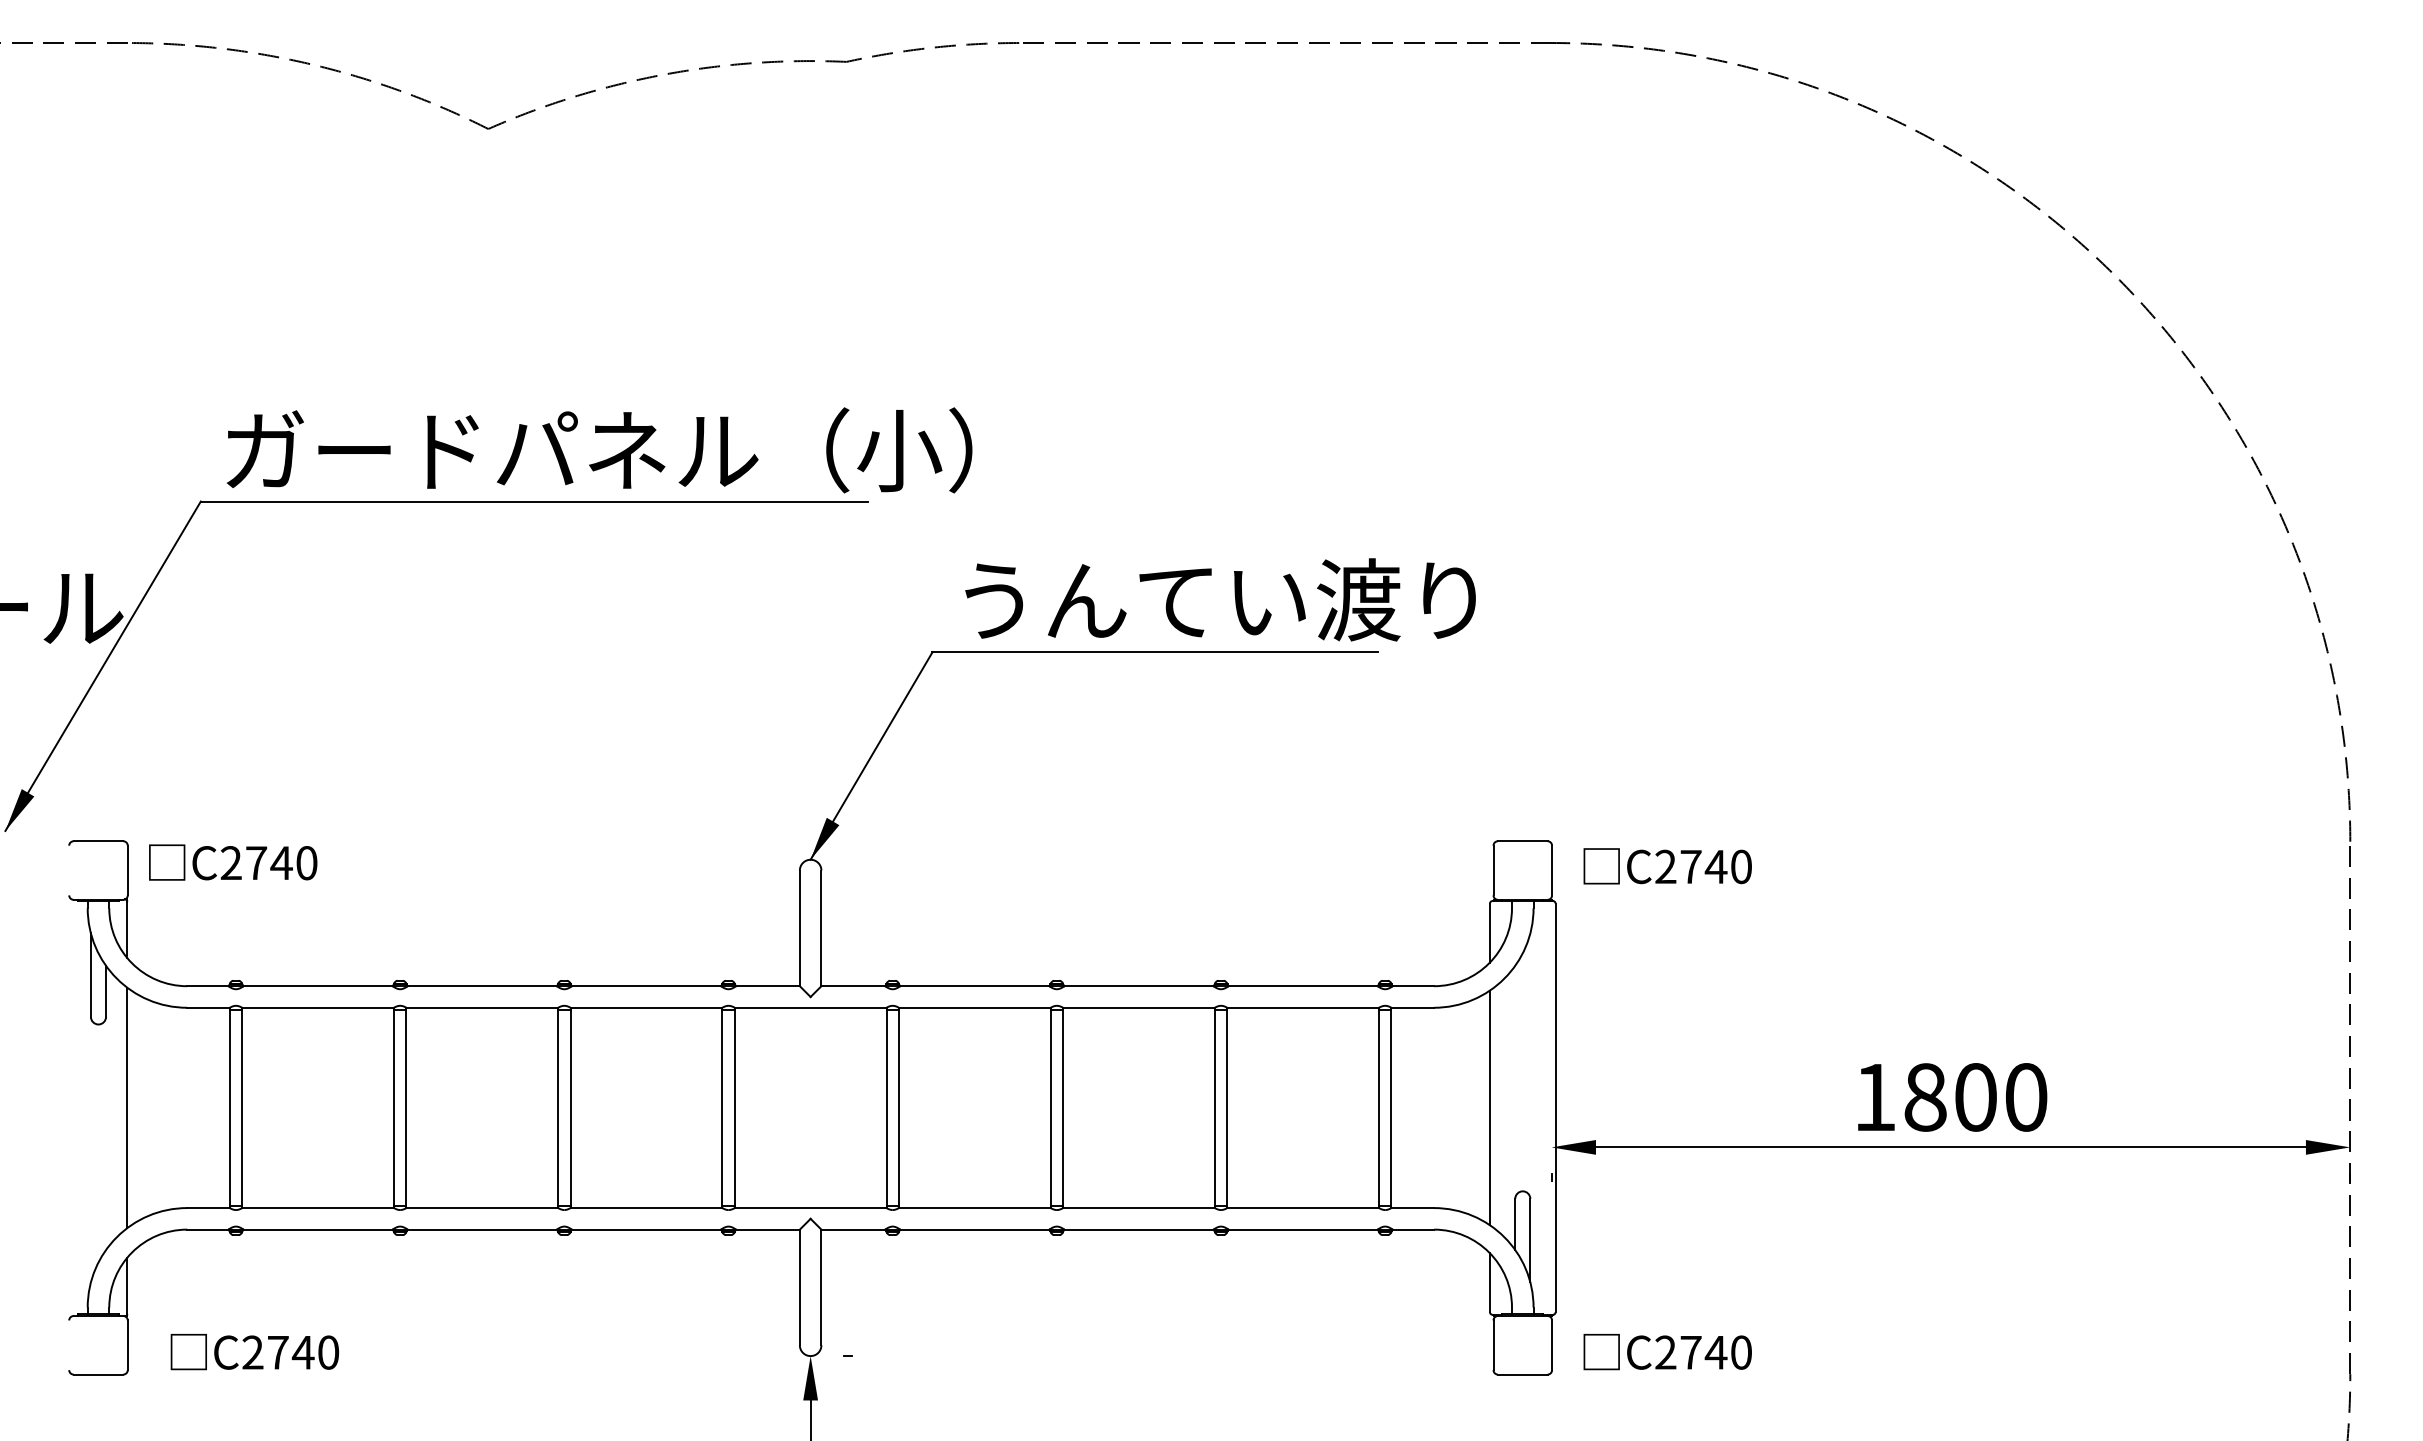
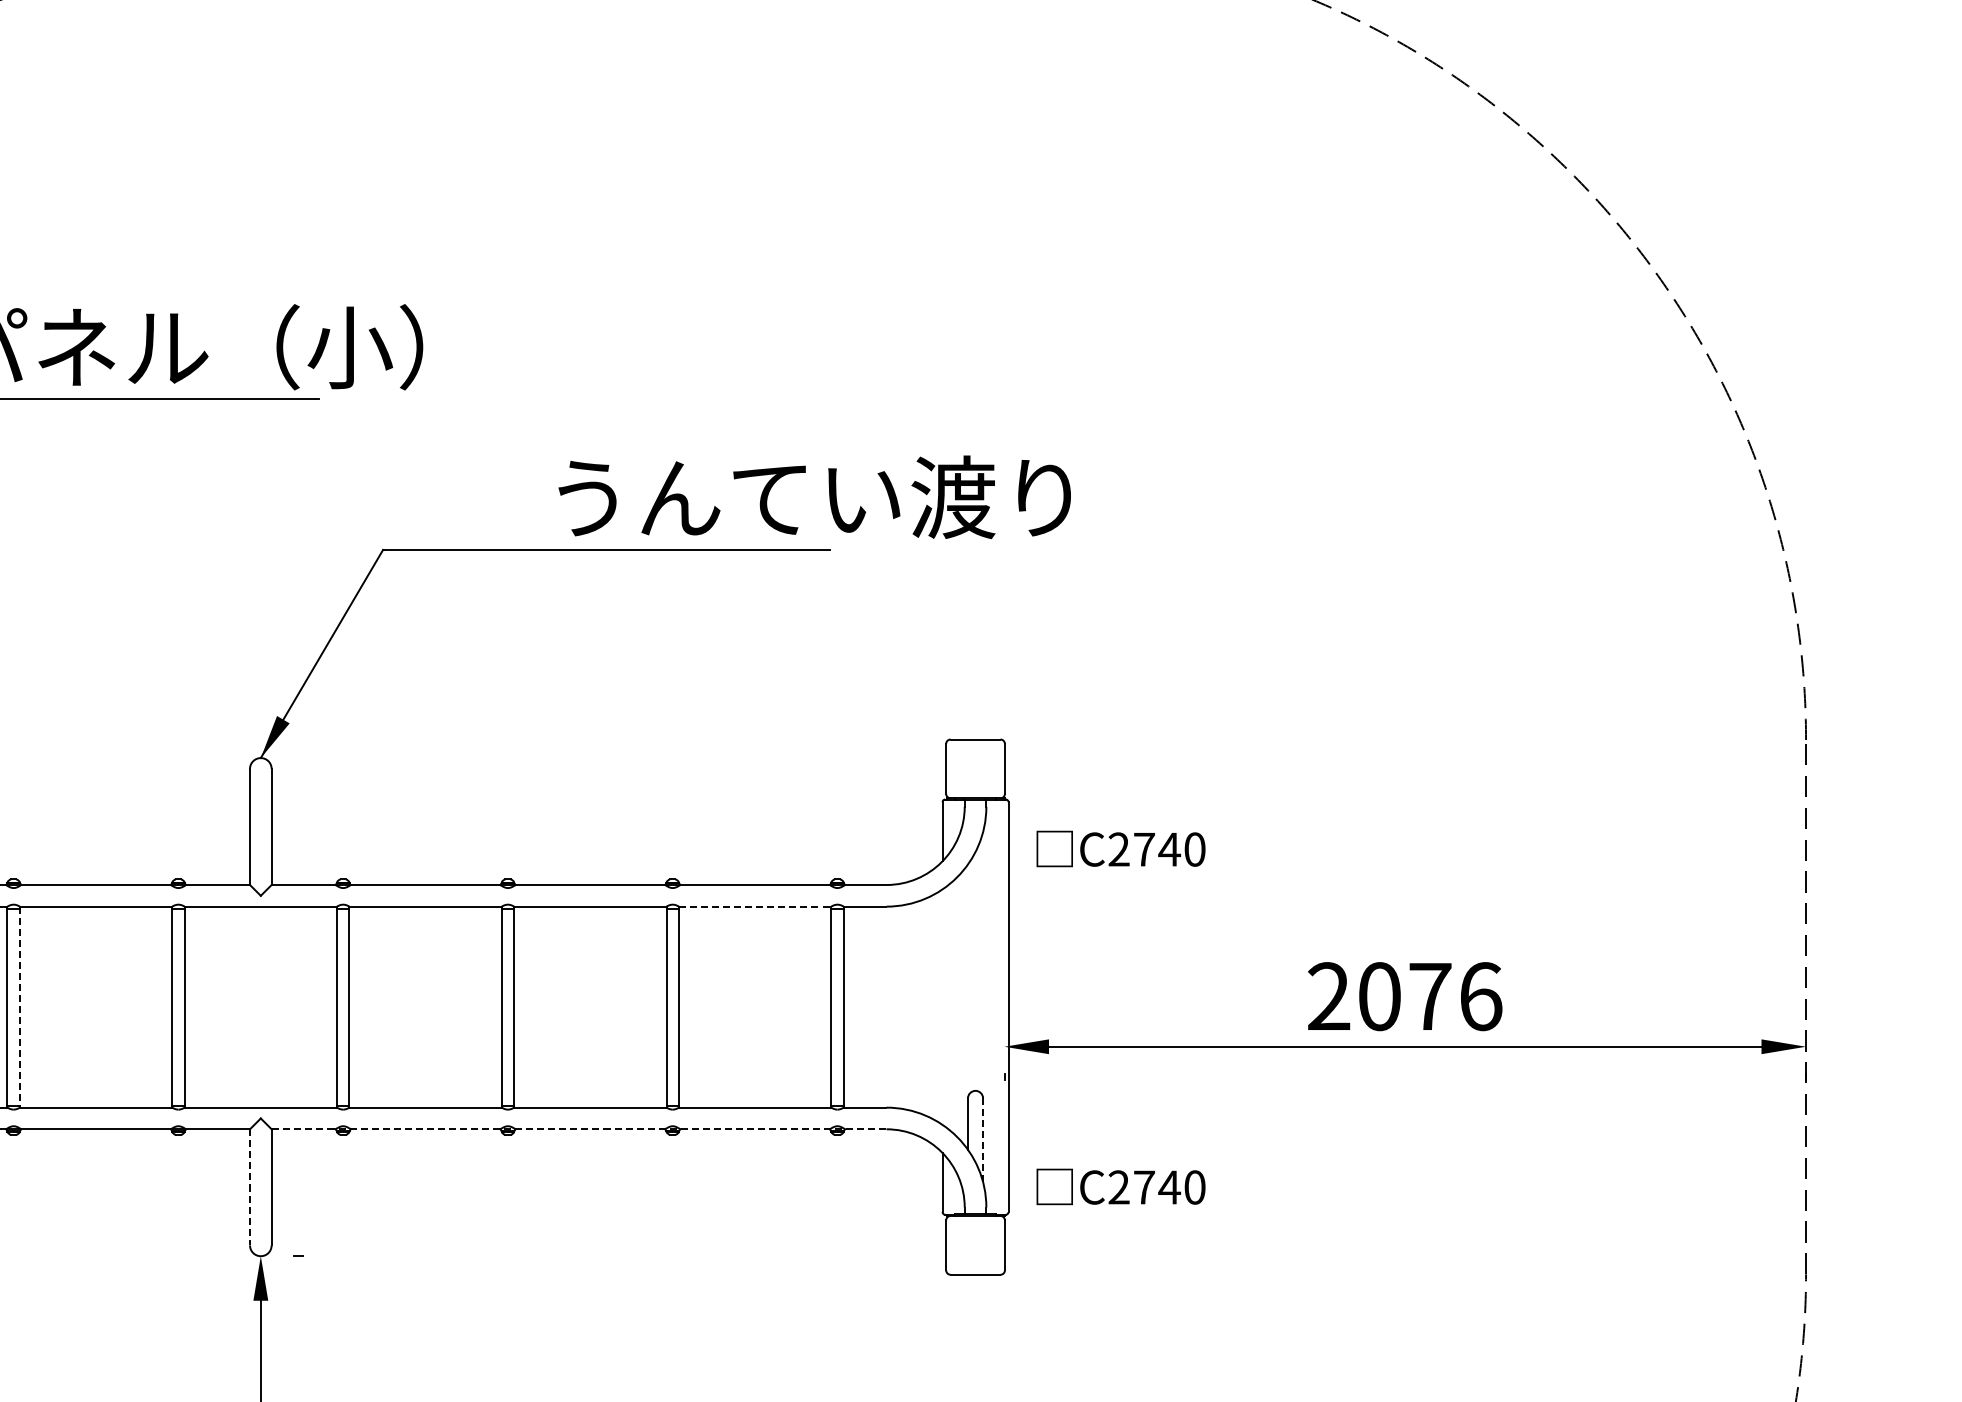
text: (1220, 599) -> (814, 496), moved
text: (1667, 866) -> (1120, 849), moved
line: (1303, 1007) -> (755, 906), solid -> dashed
text: (1950, 1097) -> (1404, 996), 1800 -> 2076
line: (1489, 1107) -> (942, 1006), removed
line: (570, 1108) -> (19, 1007), solid -> dashed
line: (1127, 1229) -> (578, 1129), solid -> dashed
line: (1530, 1240) -> (983, 1140), solid -> dashed
line: (799, 1287) -> (249, 1187), solid -> dashed
text: (1667, 1352) -> (1120, 1187), moved

